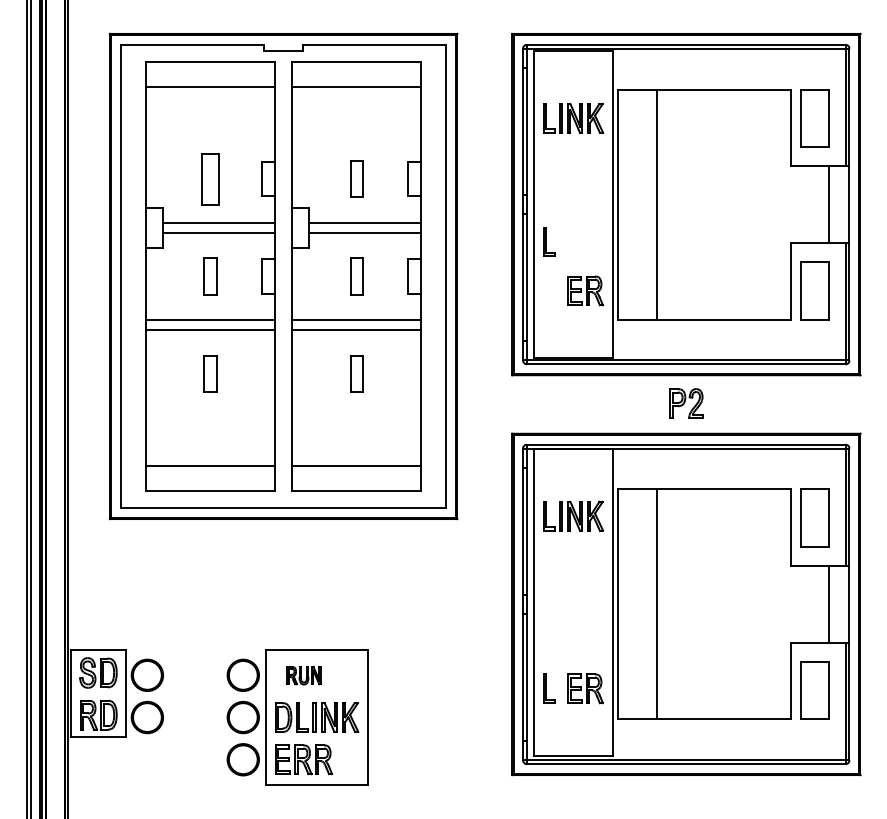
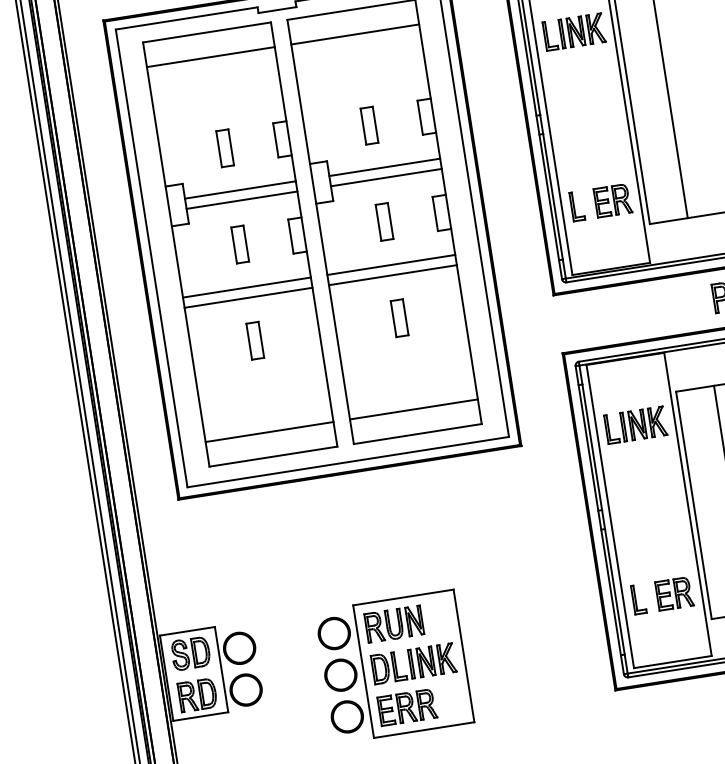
part: (210, 178) -> (225, 147), size x0.71
part: (549, 241) -> (577, 205), moved
part: (303, 675) -> (393, 624), size x1.67

